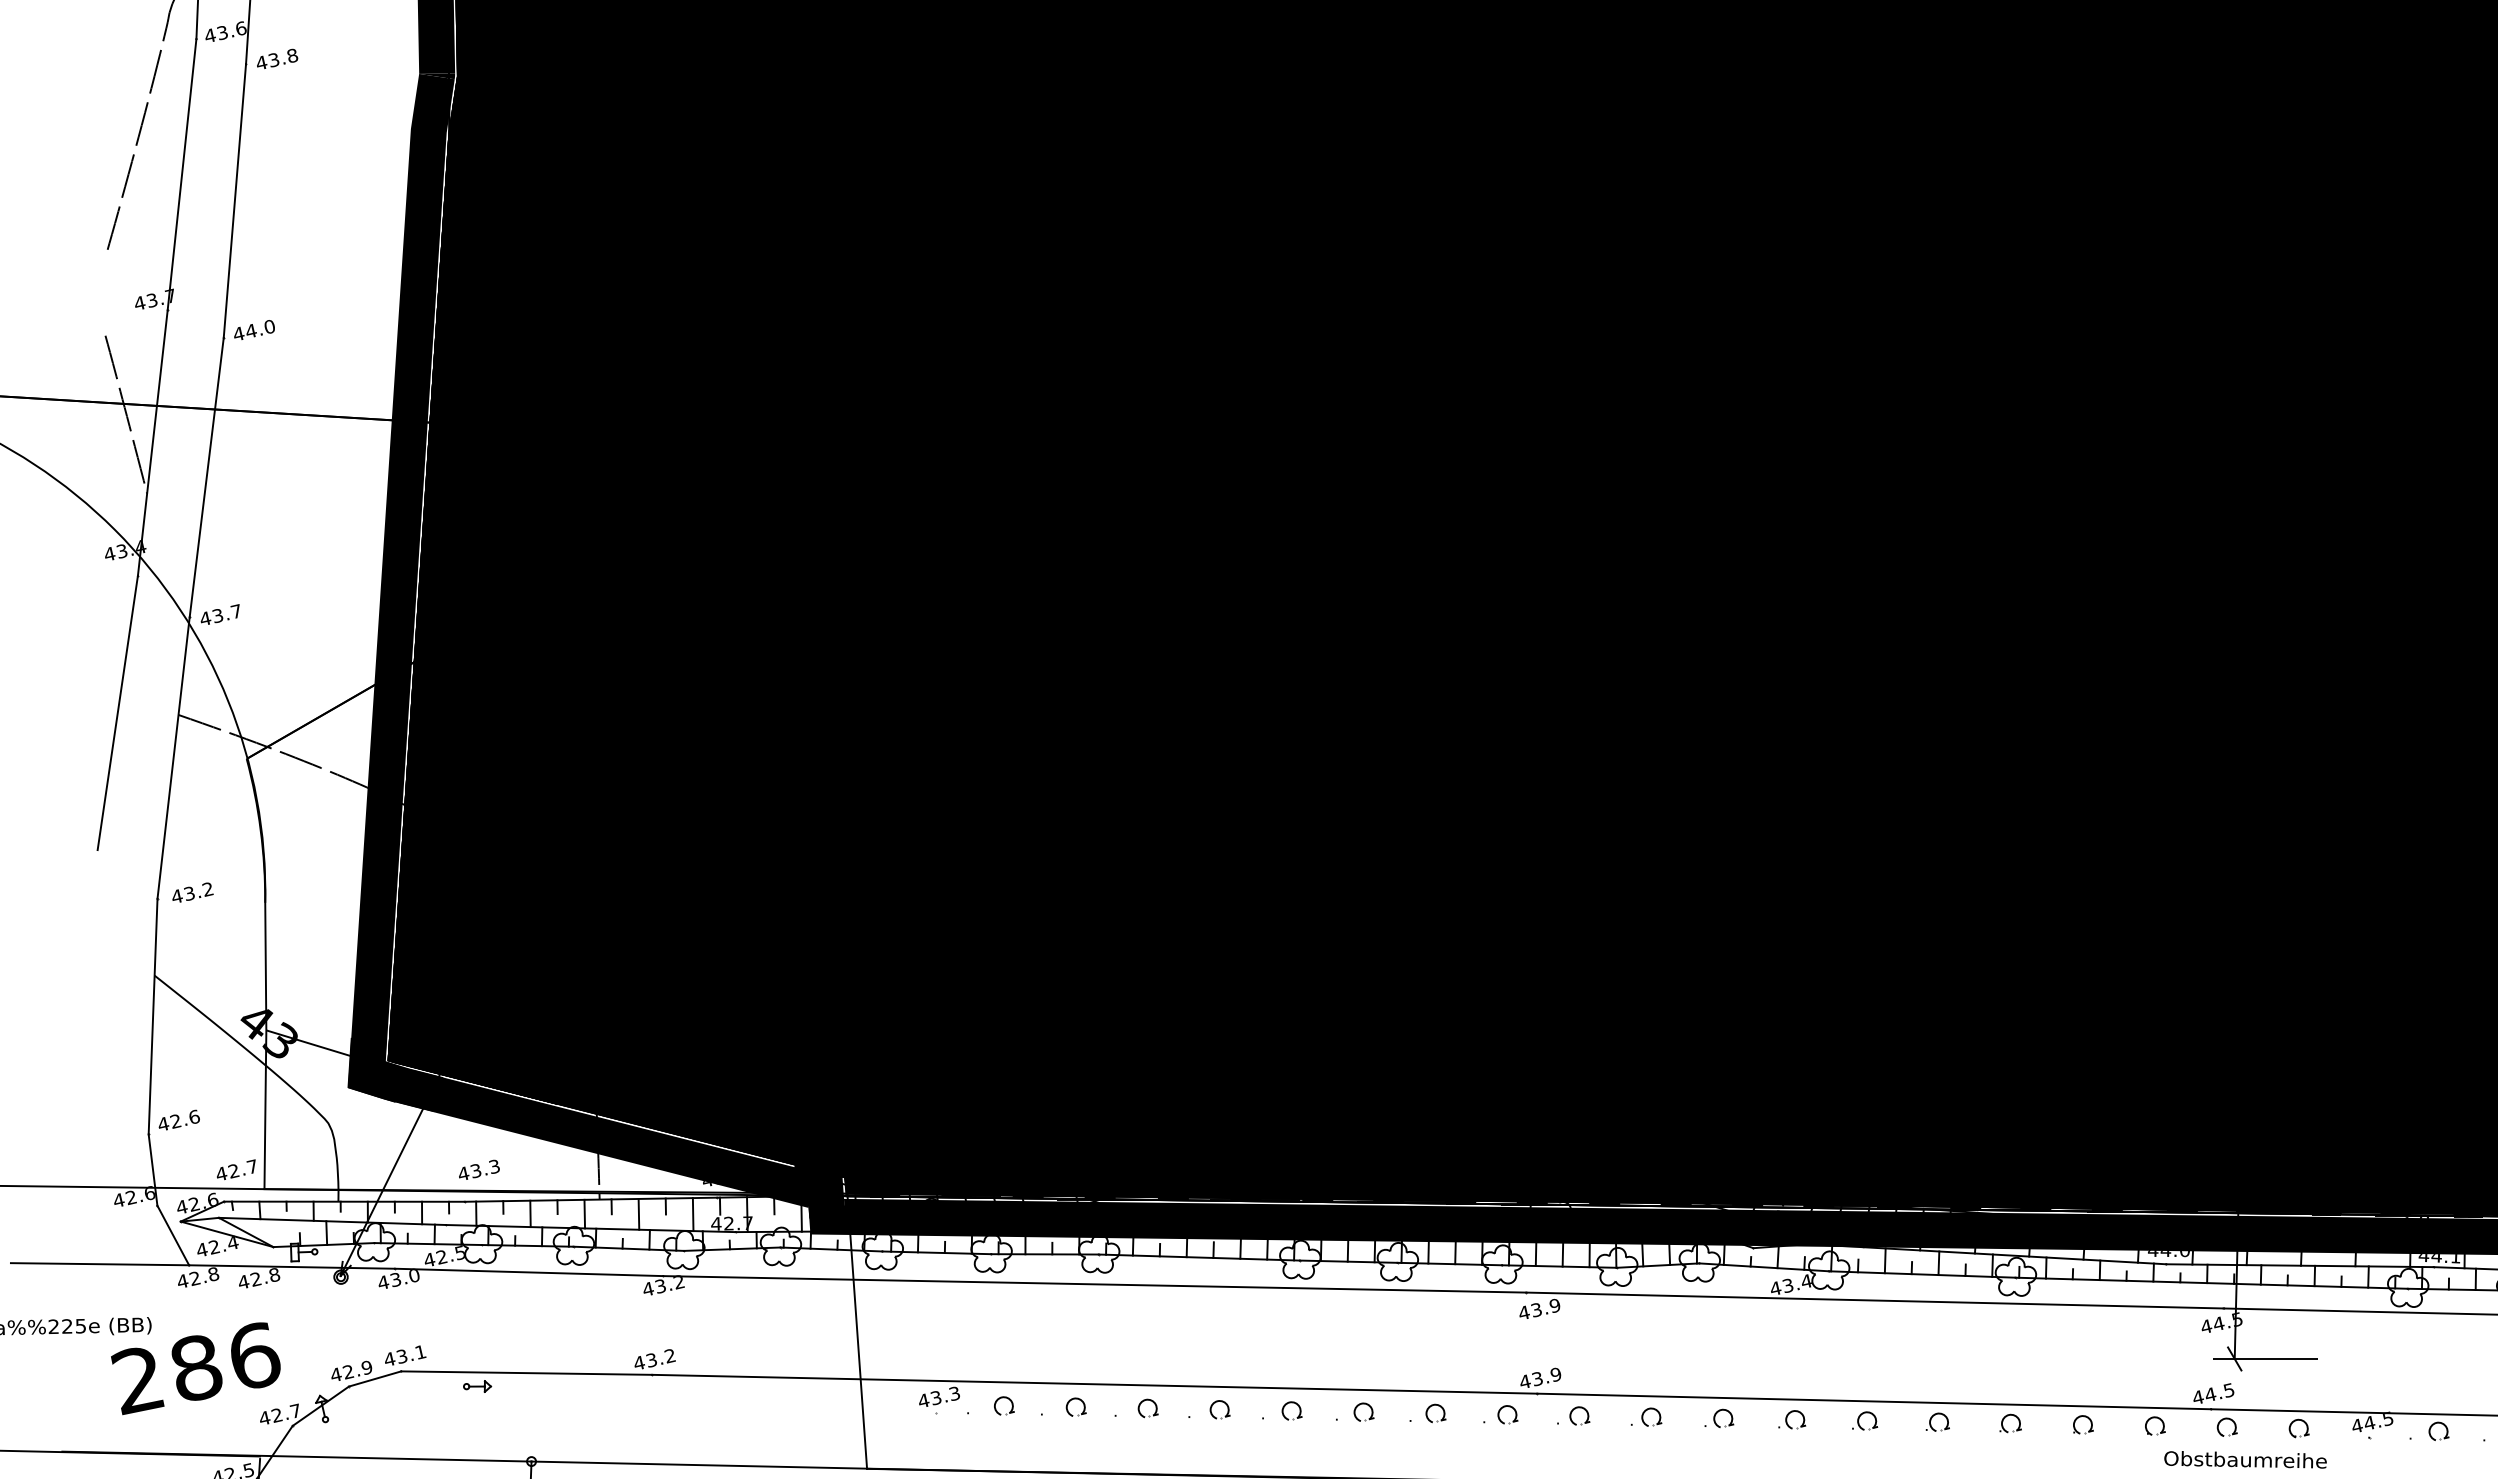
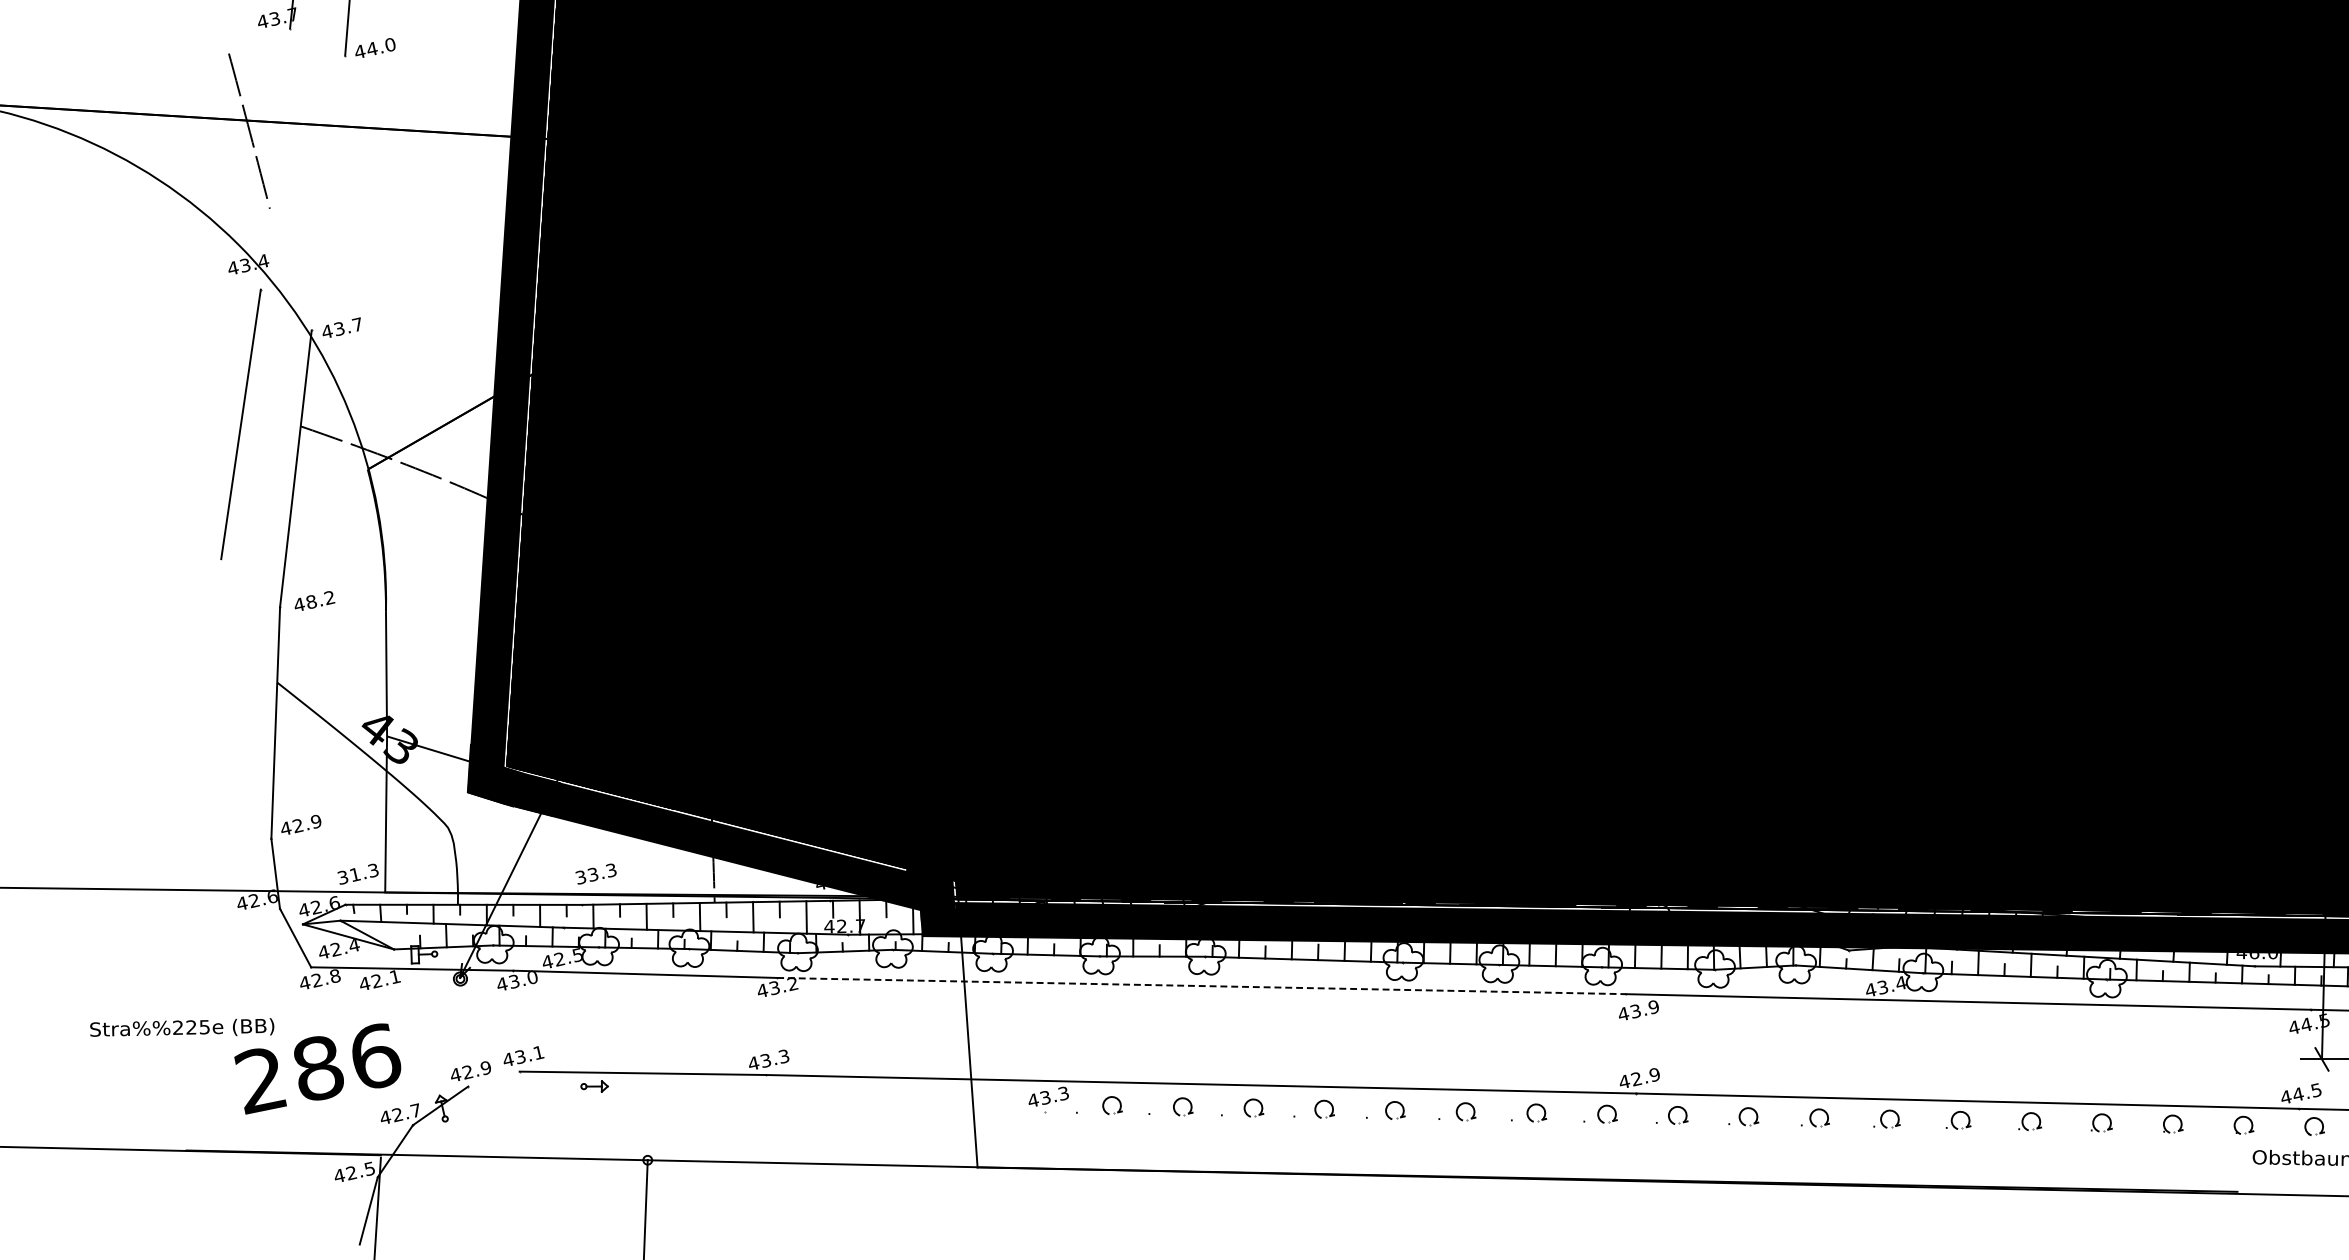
line: (152, 442) -> (275, 158), removed
line: (206, 477) -> (328, 192), removed
text: (189, 893) -> (311, 601), 43.2 -> 48.2
text: (193, 1116) -> (315, 821), 42.6 -> 42.9
text: (236, 1170) -> (357, 874), 42.7 -> 31.3
text: (463, 1173) -> (580, 877), 43.3 -> 33.3
text: (2165, 1254) -> (2253, 956), 44.0 -> 46.0
line: (99, 1264) -> (223, 966), removed
text: (274, 1275) -> (395, 977), 42.8 -> 42.1
line: (1094, 1284) -> (1201, 986), solid -> dashed
text: (669, 1356) -> (783, 1056), 43.2 -> 43.3
line: (374, 1378) -> (493, 1078), removed
text: (1537, 1379) -> (1636, 1079), 43.9 -> 42.9

